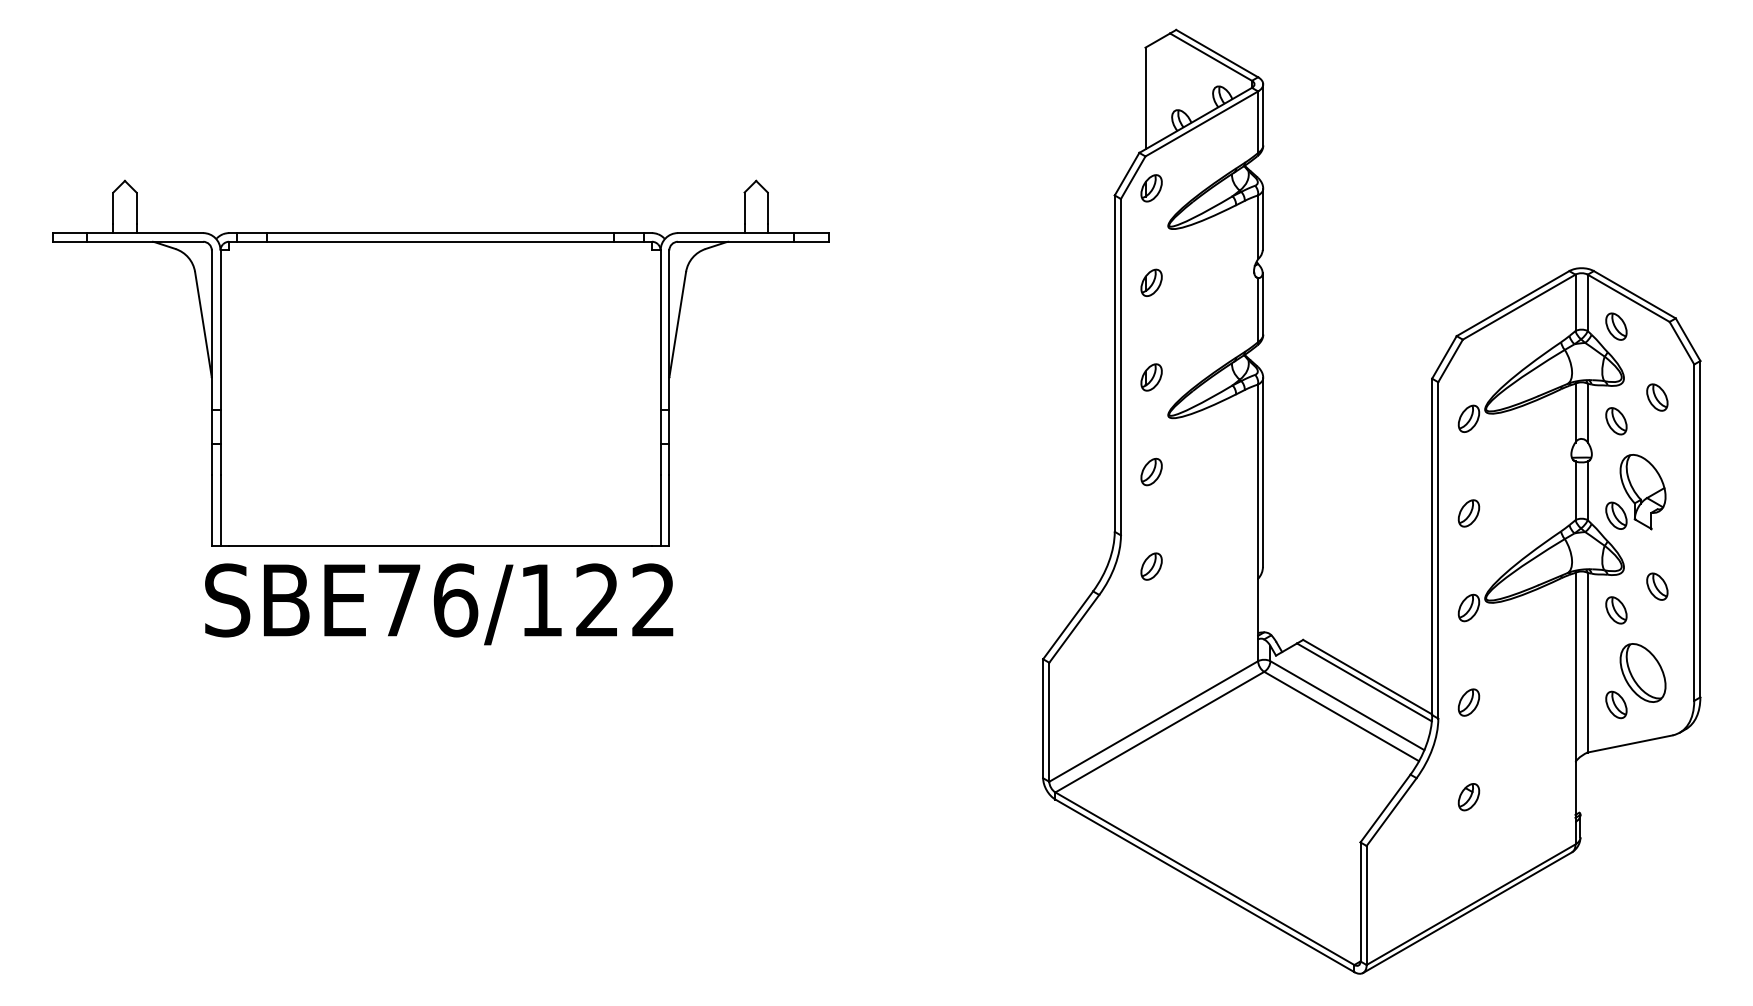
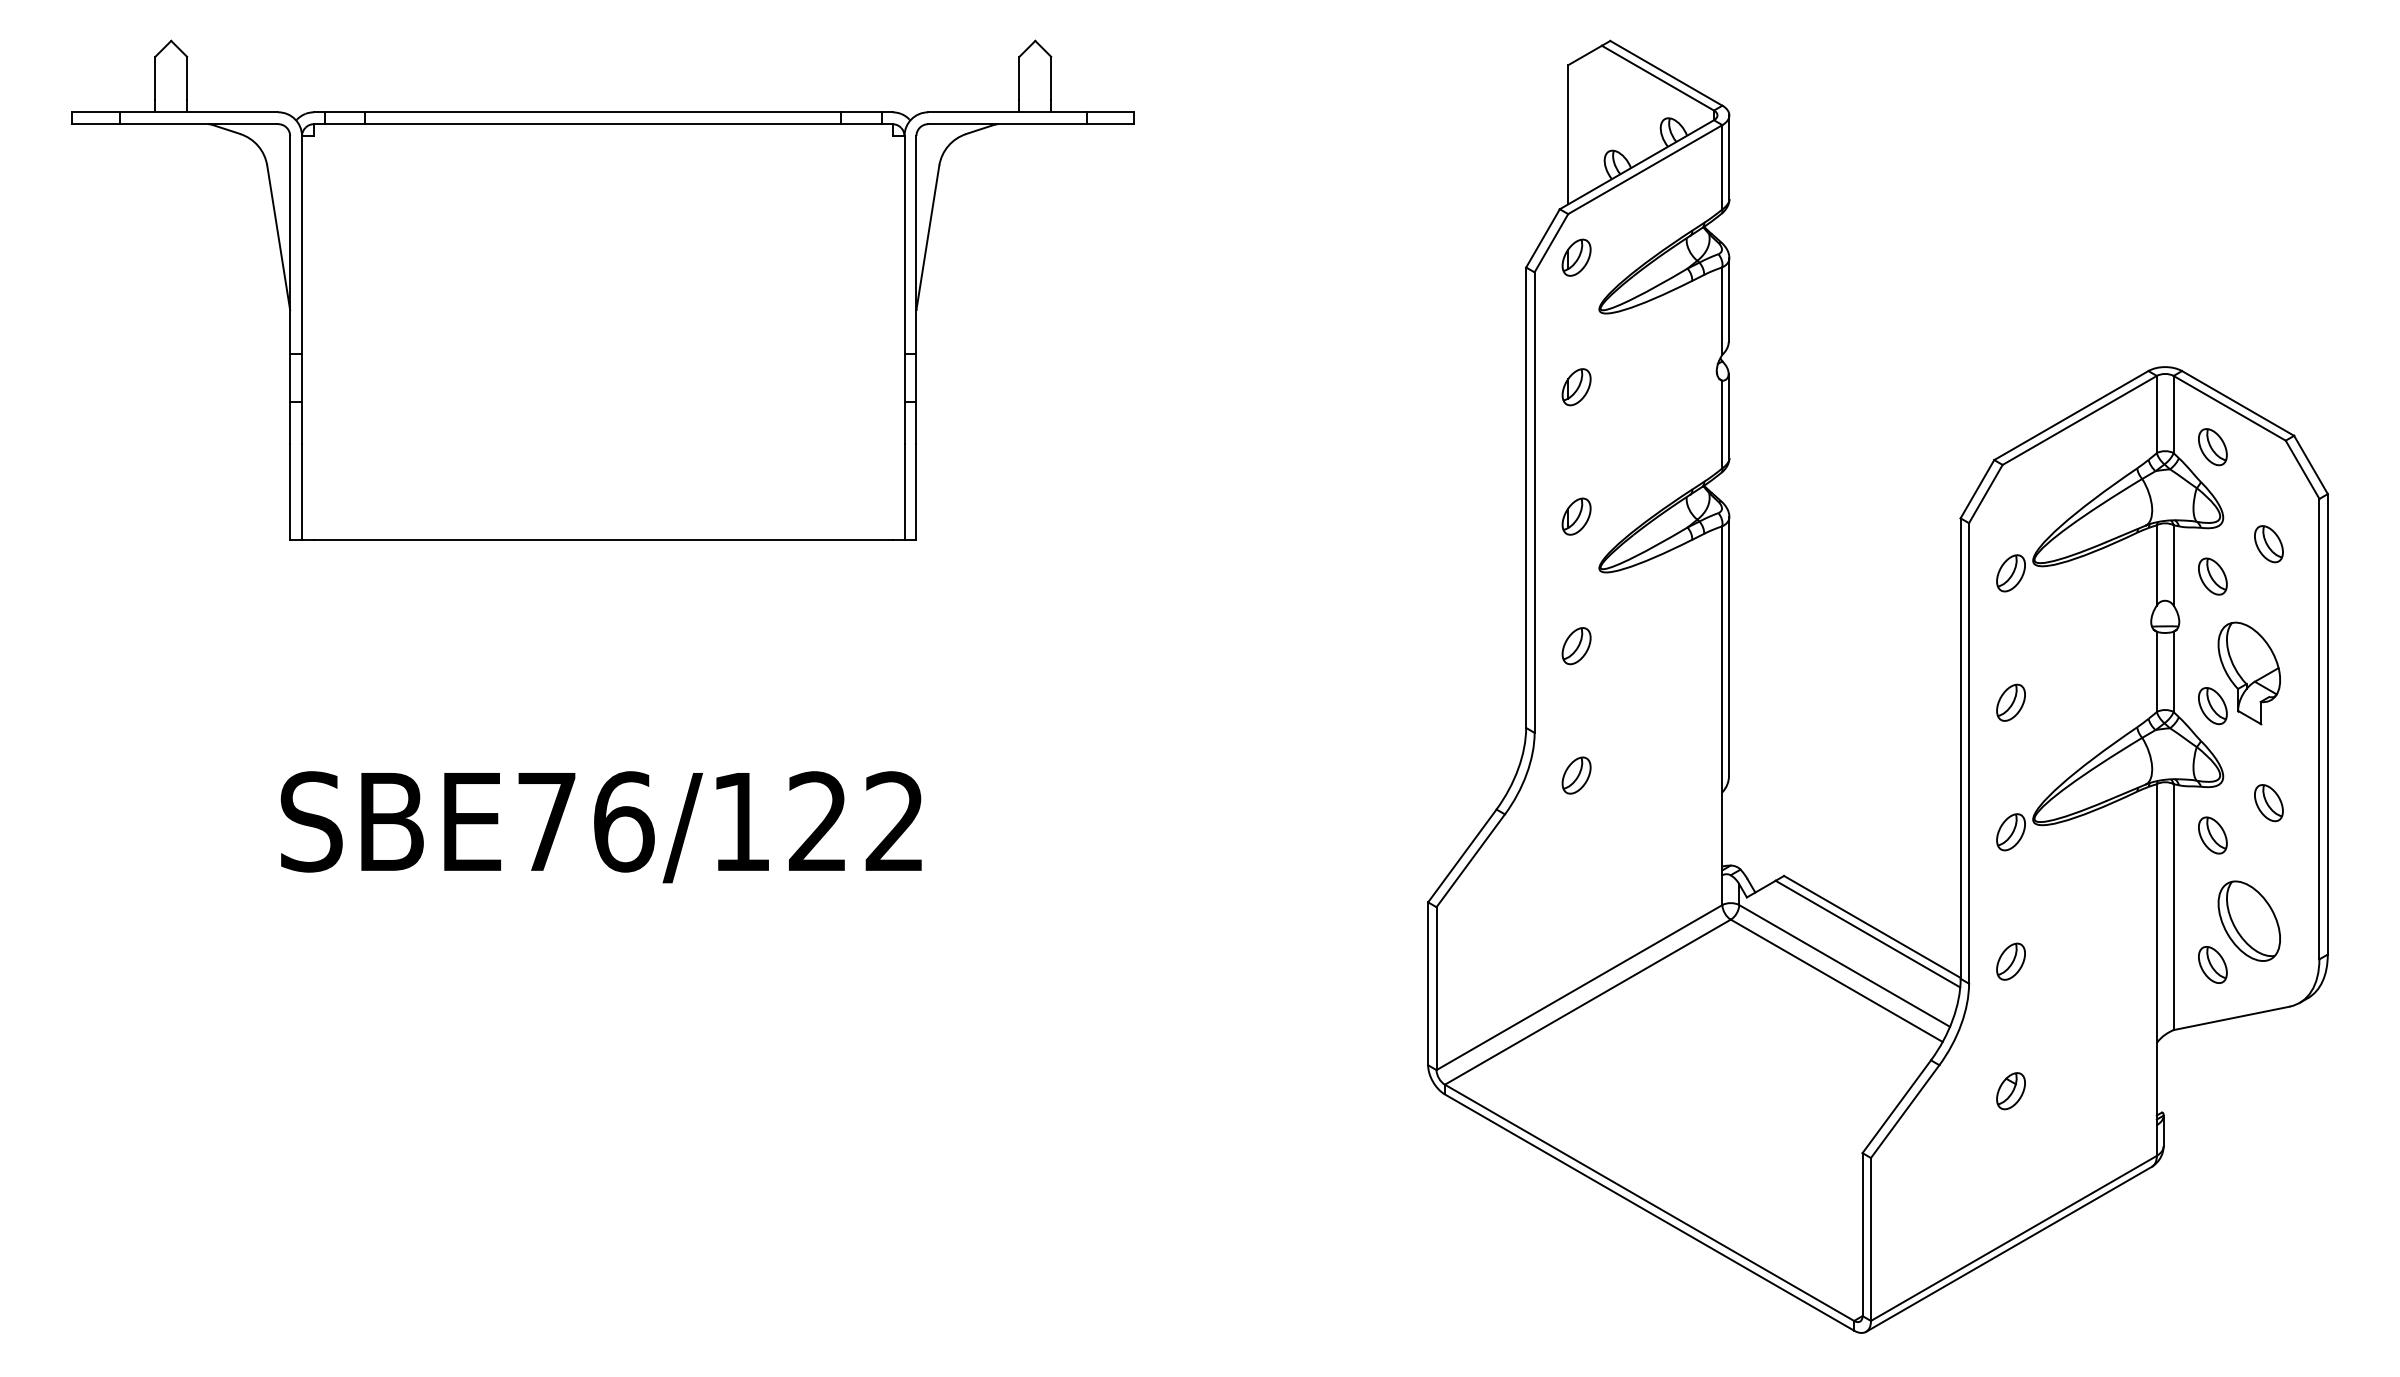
part: (440, 362) -> (603, 289), moved

